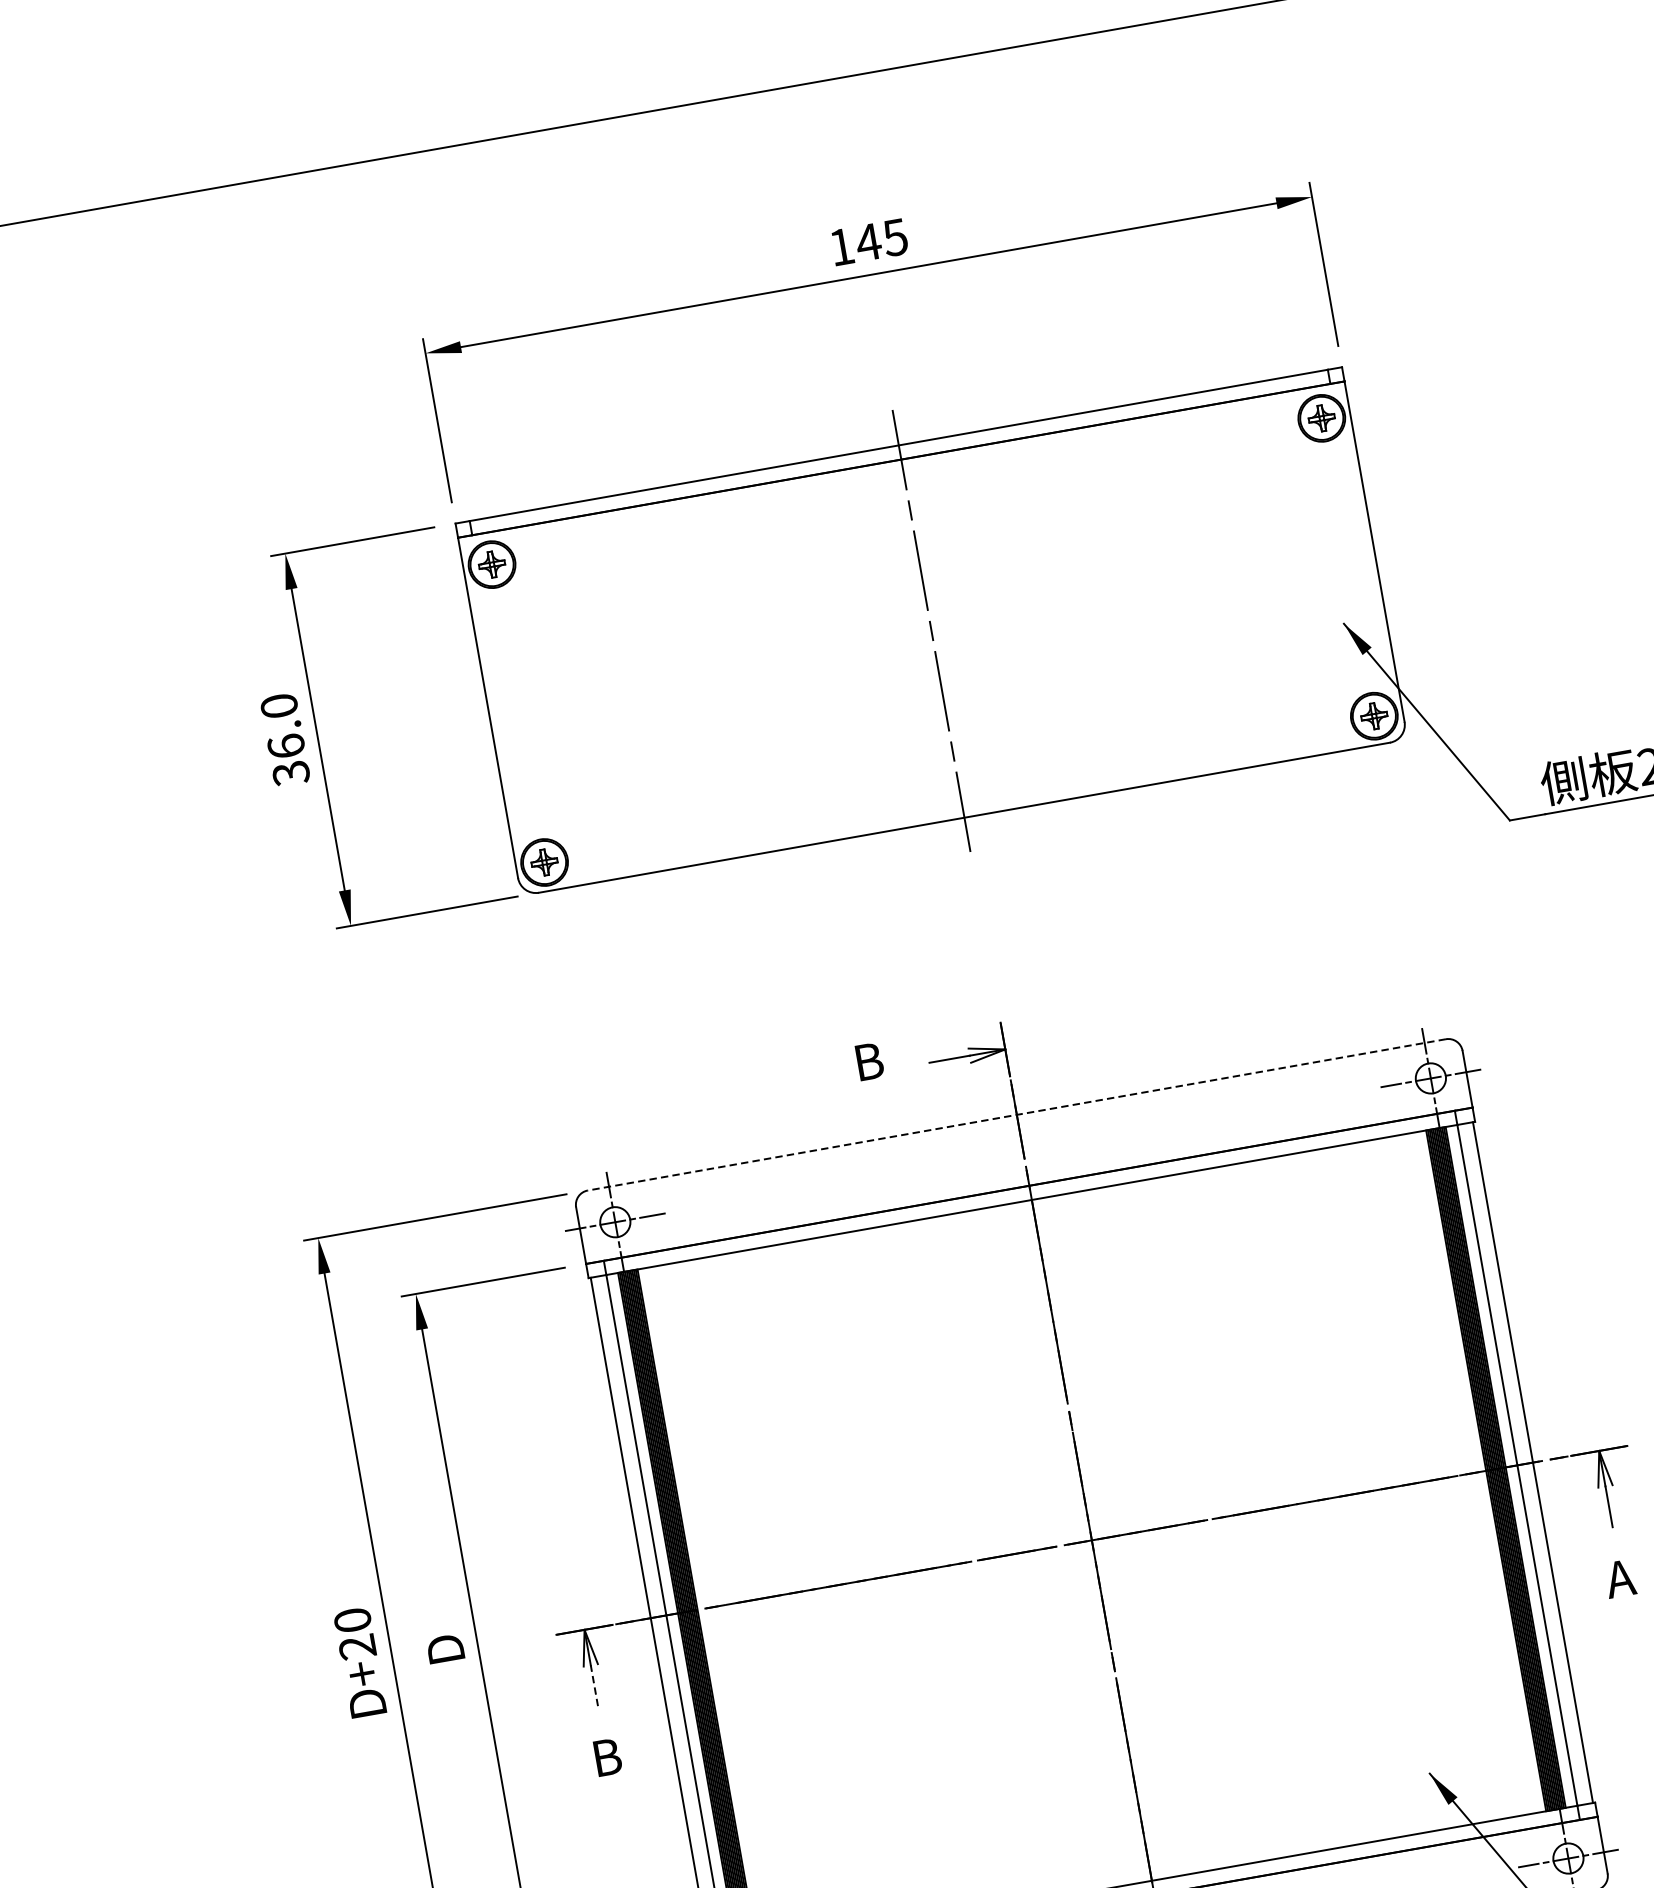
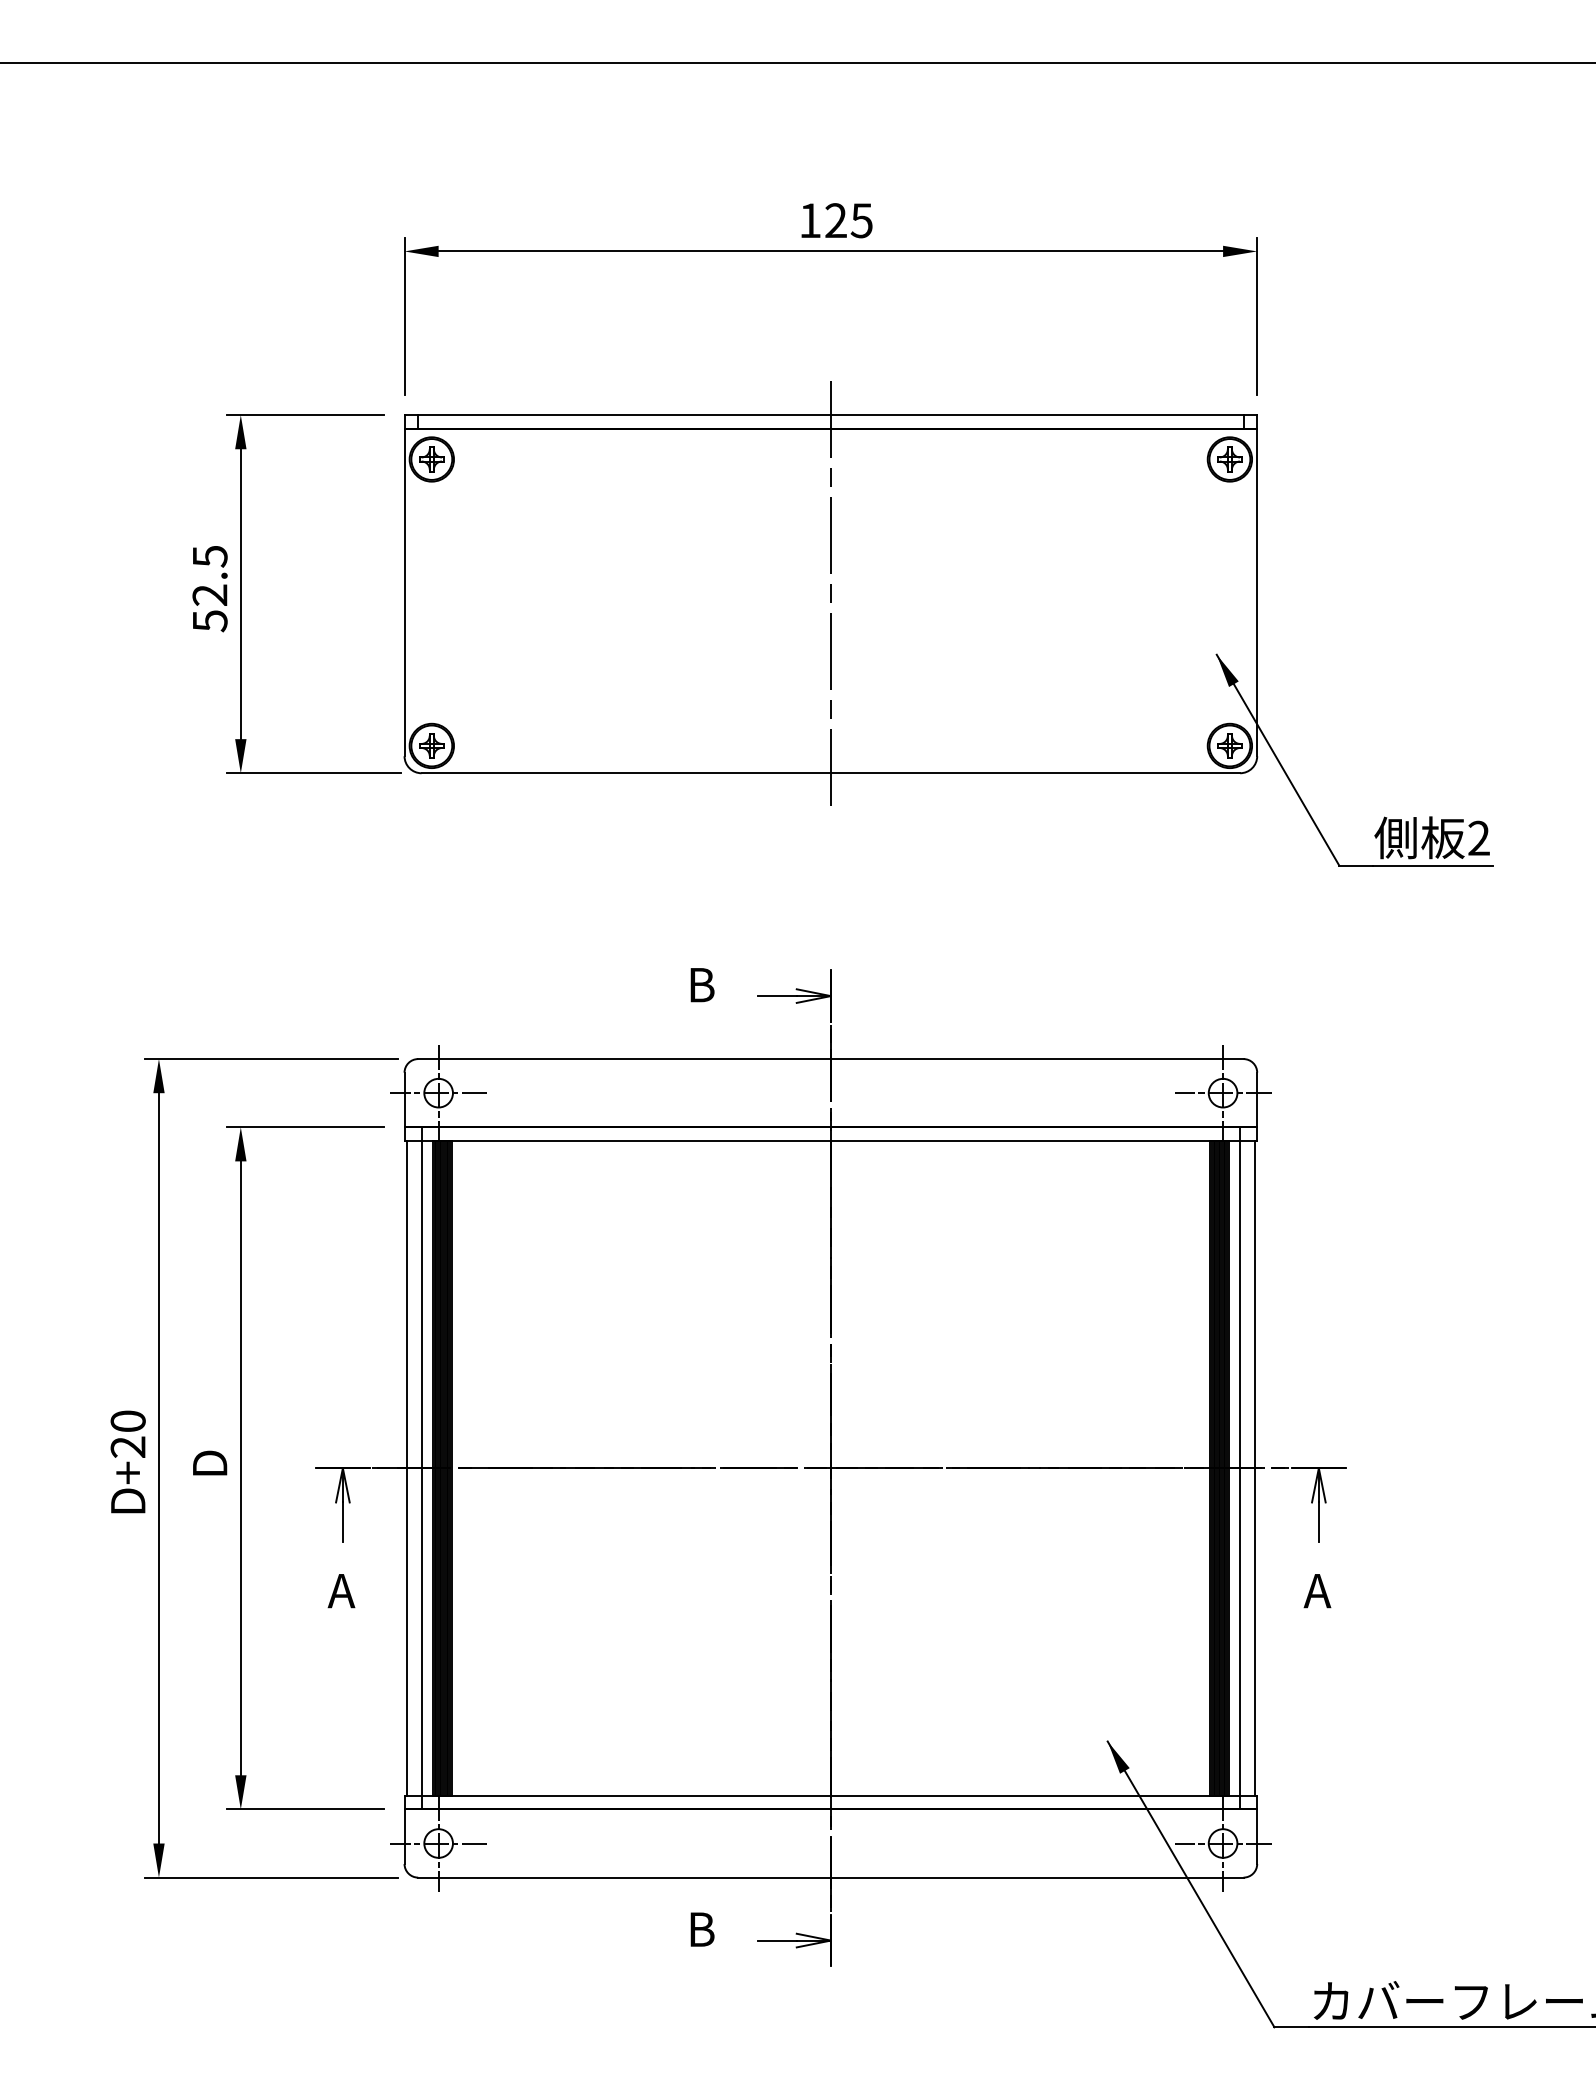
text: (867, 242) -> (835, 220), 145 -> 125
text: (284, 739) -> (209, 588), 36.0 -> 52.5
line: (1016, 1115) -> (830, 1059), dashed -> solid
line: (594, 1686) -> (342, 1522), dashed -> solid
text: (605, 1758) -> (341, 1591), B -> A

